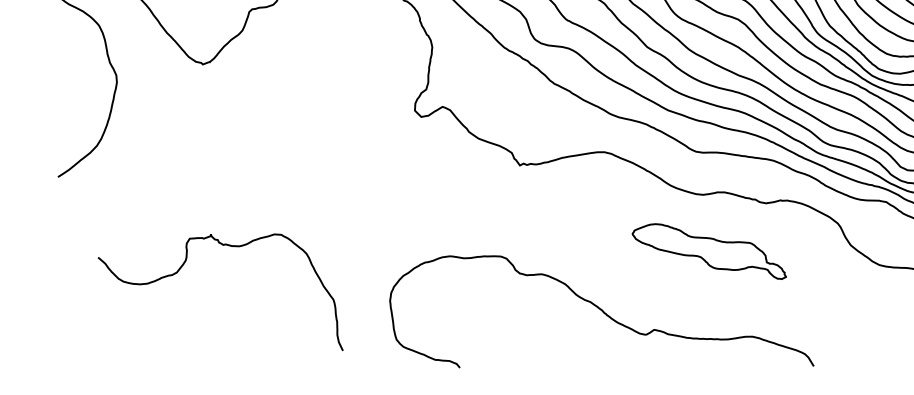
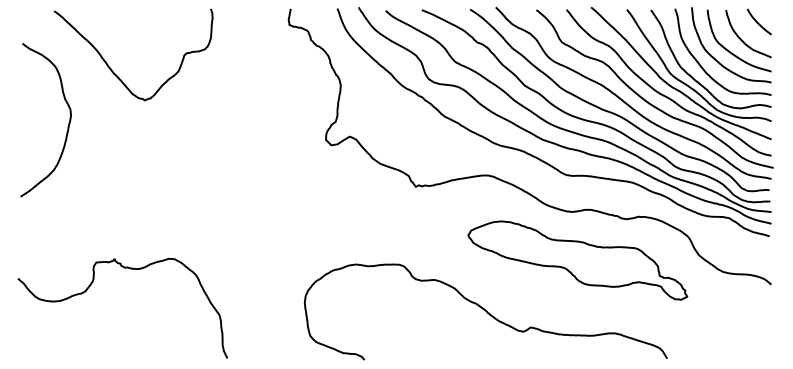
part: (708, 251) -> (577, 260), size x1.67
curve: (184, 265) -> (91, 285), moved

